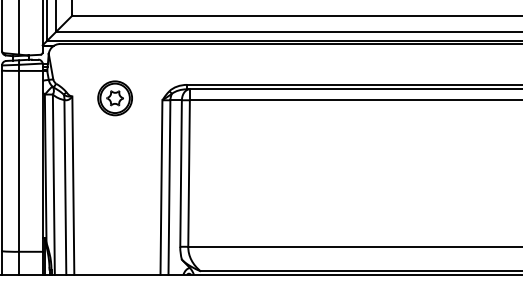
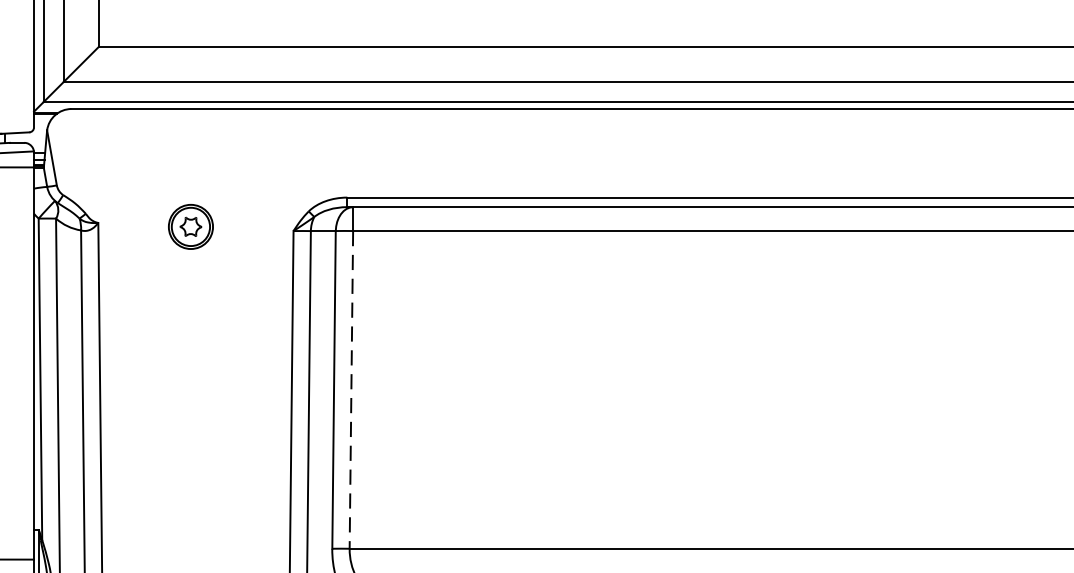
part: (114, 98) -> (189, 227), size x0.6
line: (189, 174) -> (352, 391), solid -> dashed

